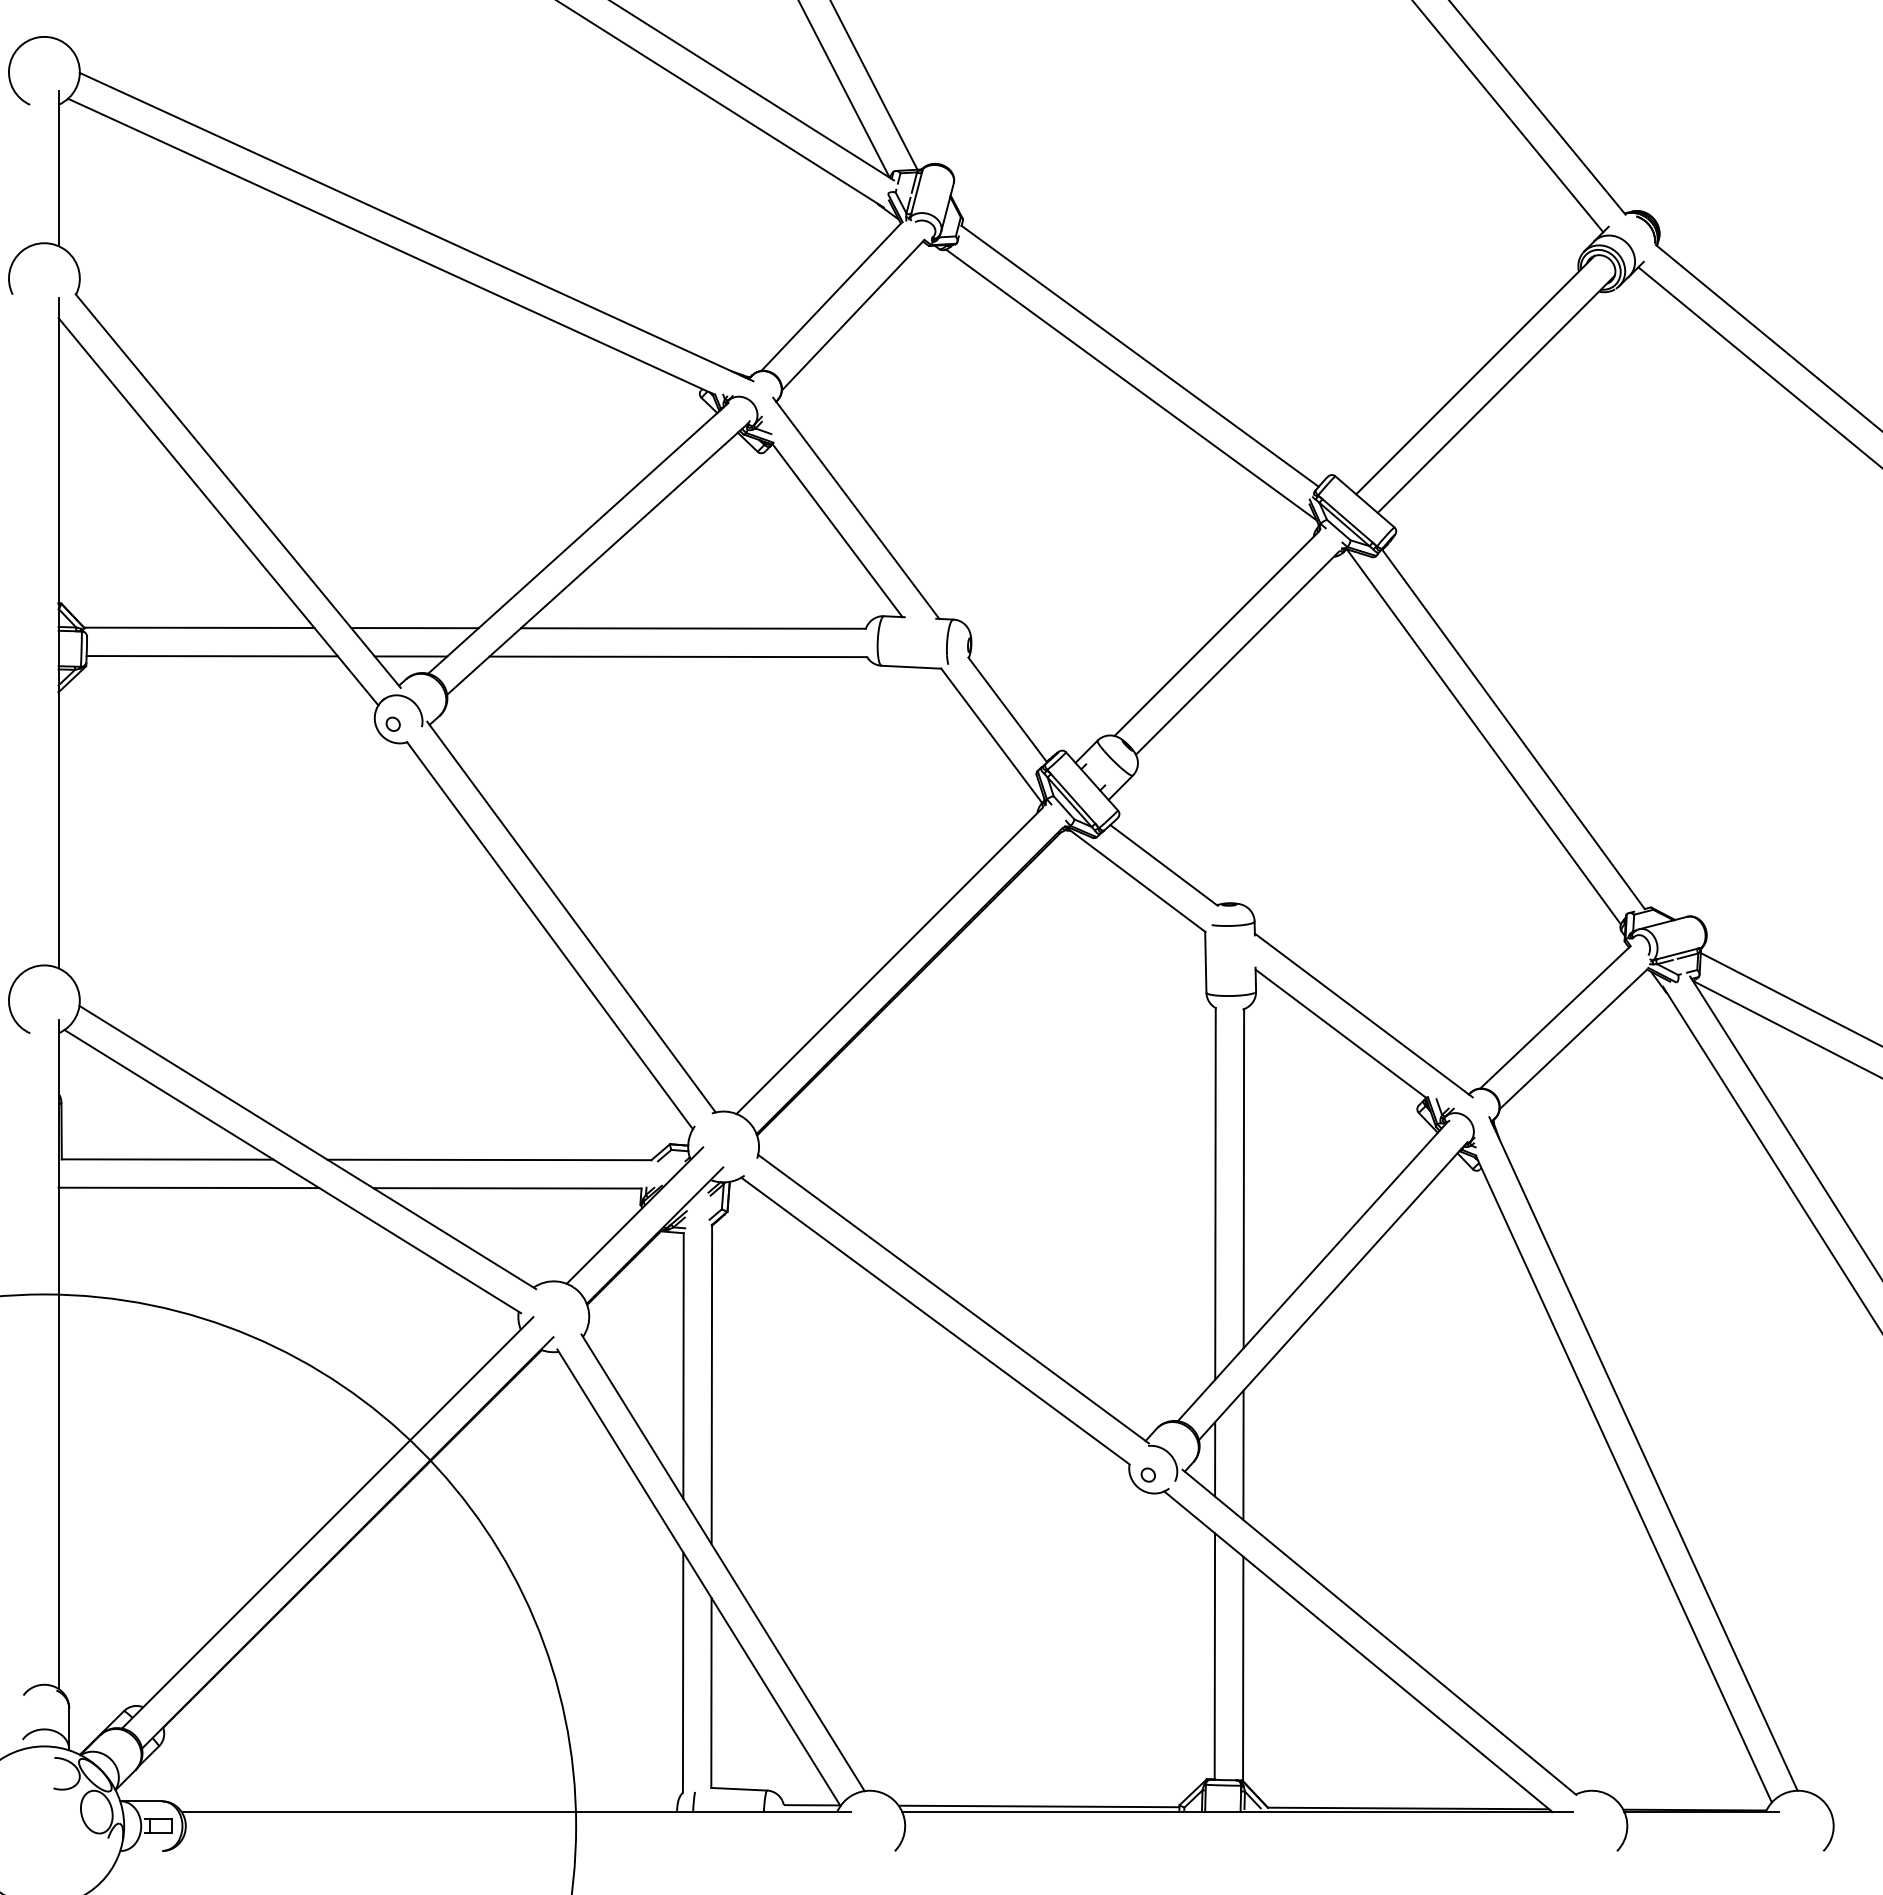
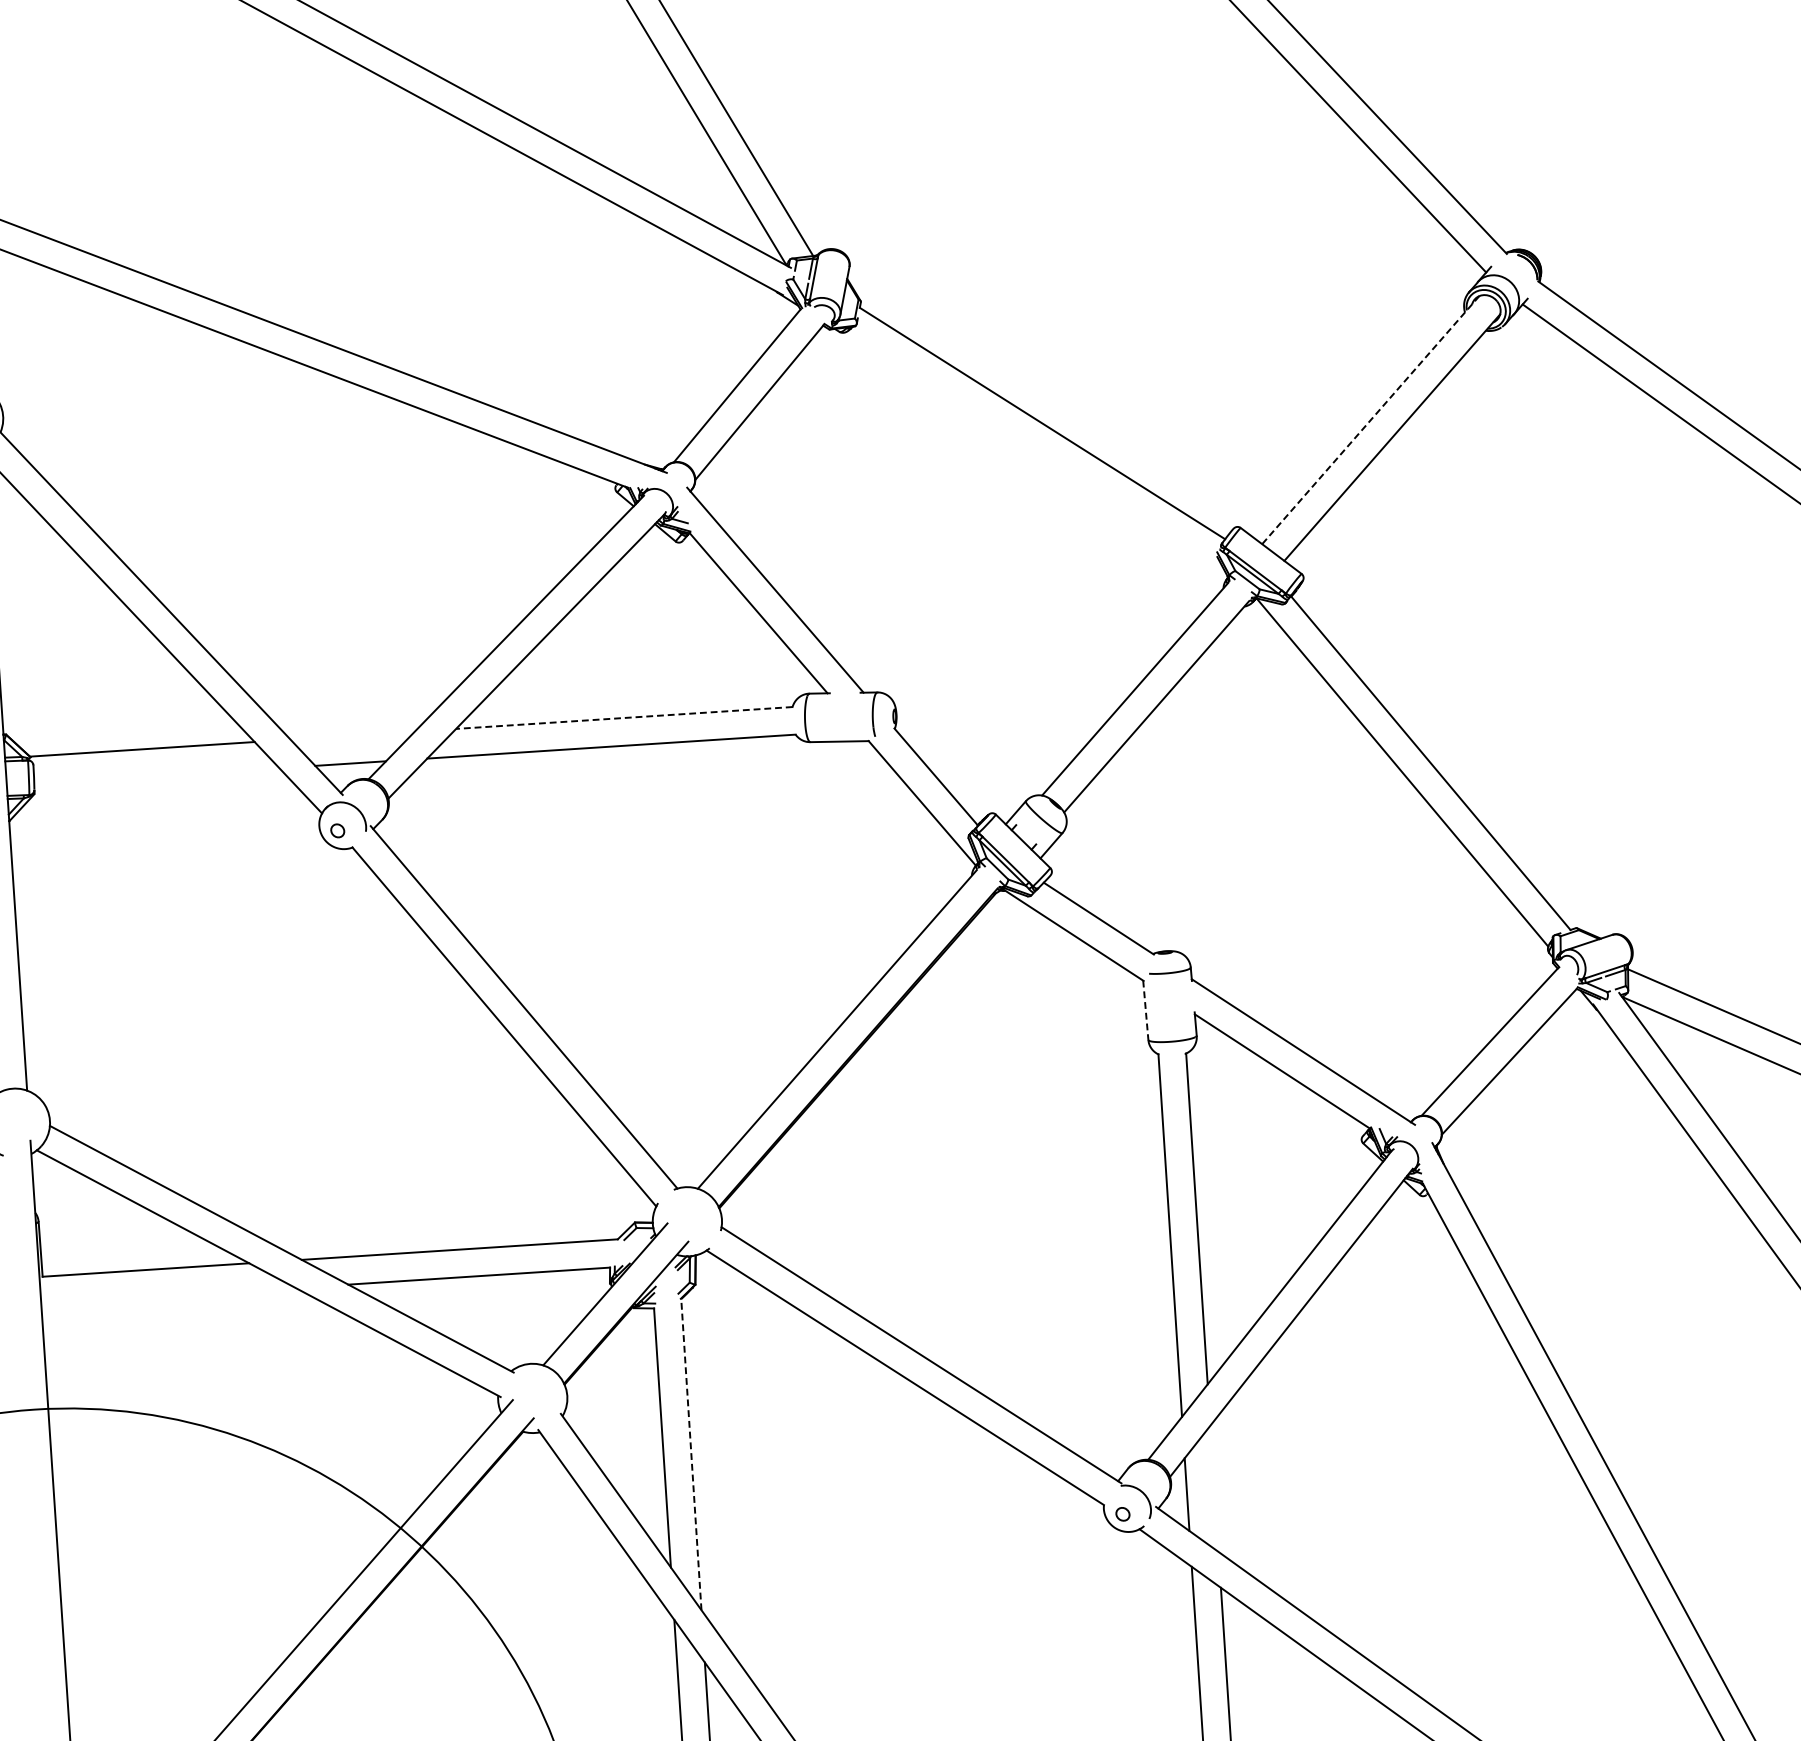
line: (1475, 375) -> (1370, 420), solid -> dashed
line: (1131, 384) -> (1035, 451), removed
line: (414, 628) -> (352, 736), removed
line: (692, 628) -> (623, 718), solid -> dashed
line: (211, 656) -> (156, 776), removed
line: (1205, 962) -> (1145, 1010), solid -> dashed
line: (188, 1187) -> (168, 1295), removed
line: (711, 1384) -> (690, 1454), solid -> dashed
line: (1243, 1455) -> (1214, 1489), removed

